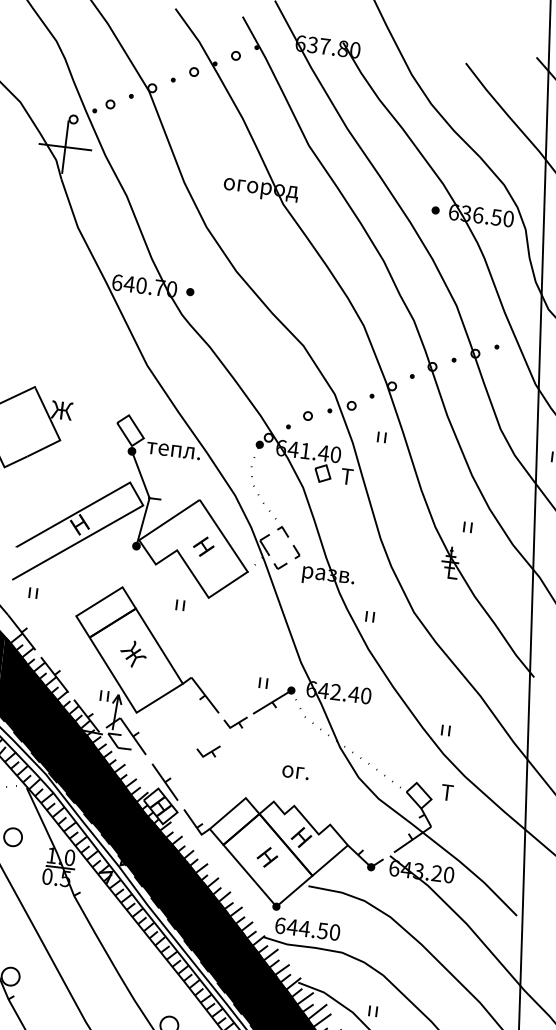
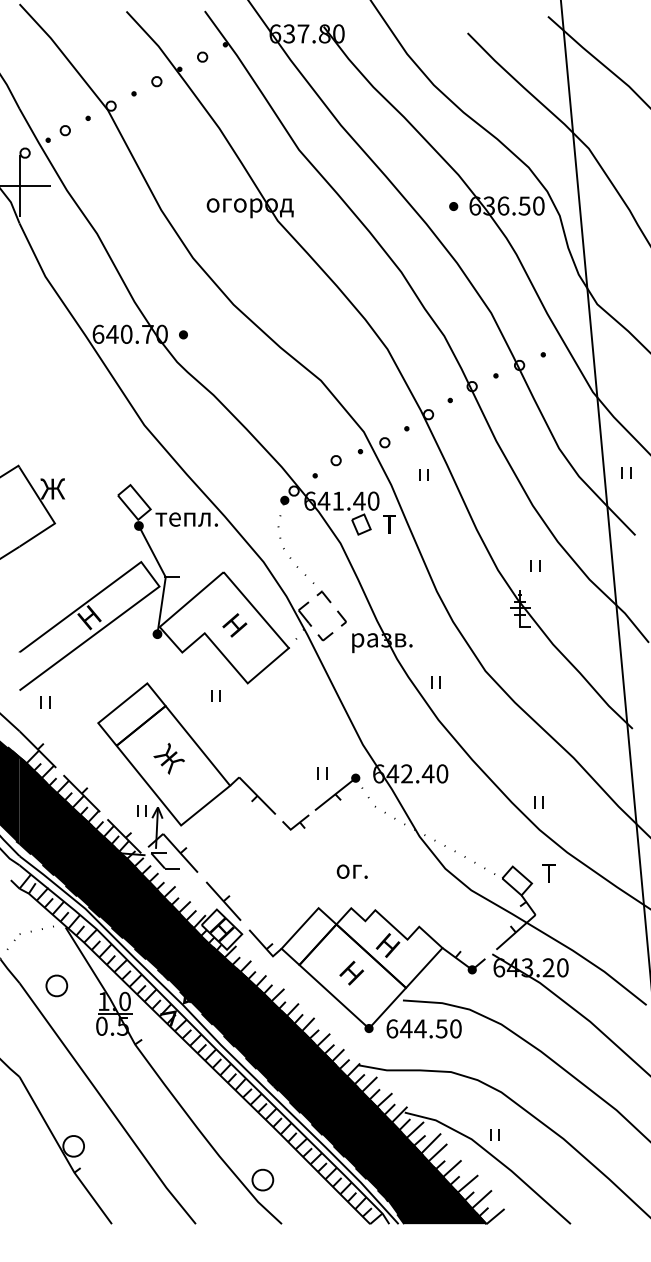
part: (207, 751) -> (268, 859), removed
text: (295, 772) -> (351, 871), moved
text: (307, 928) -> (423, 1028), moved

